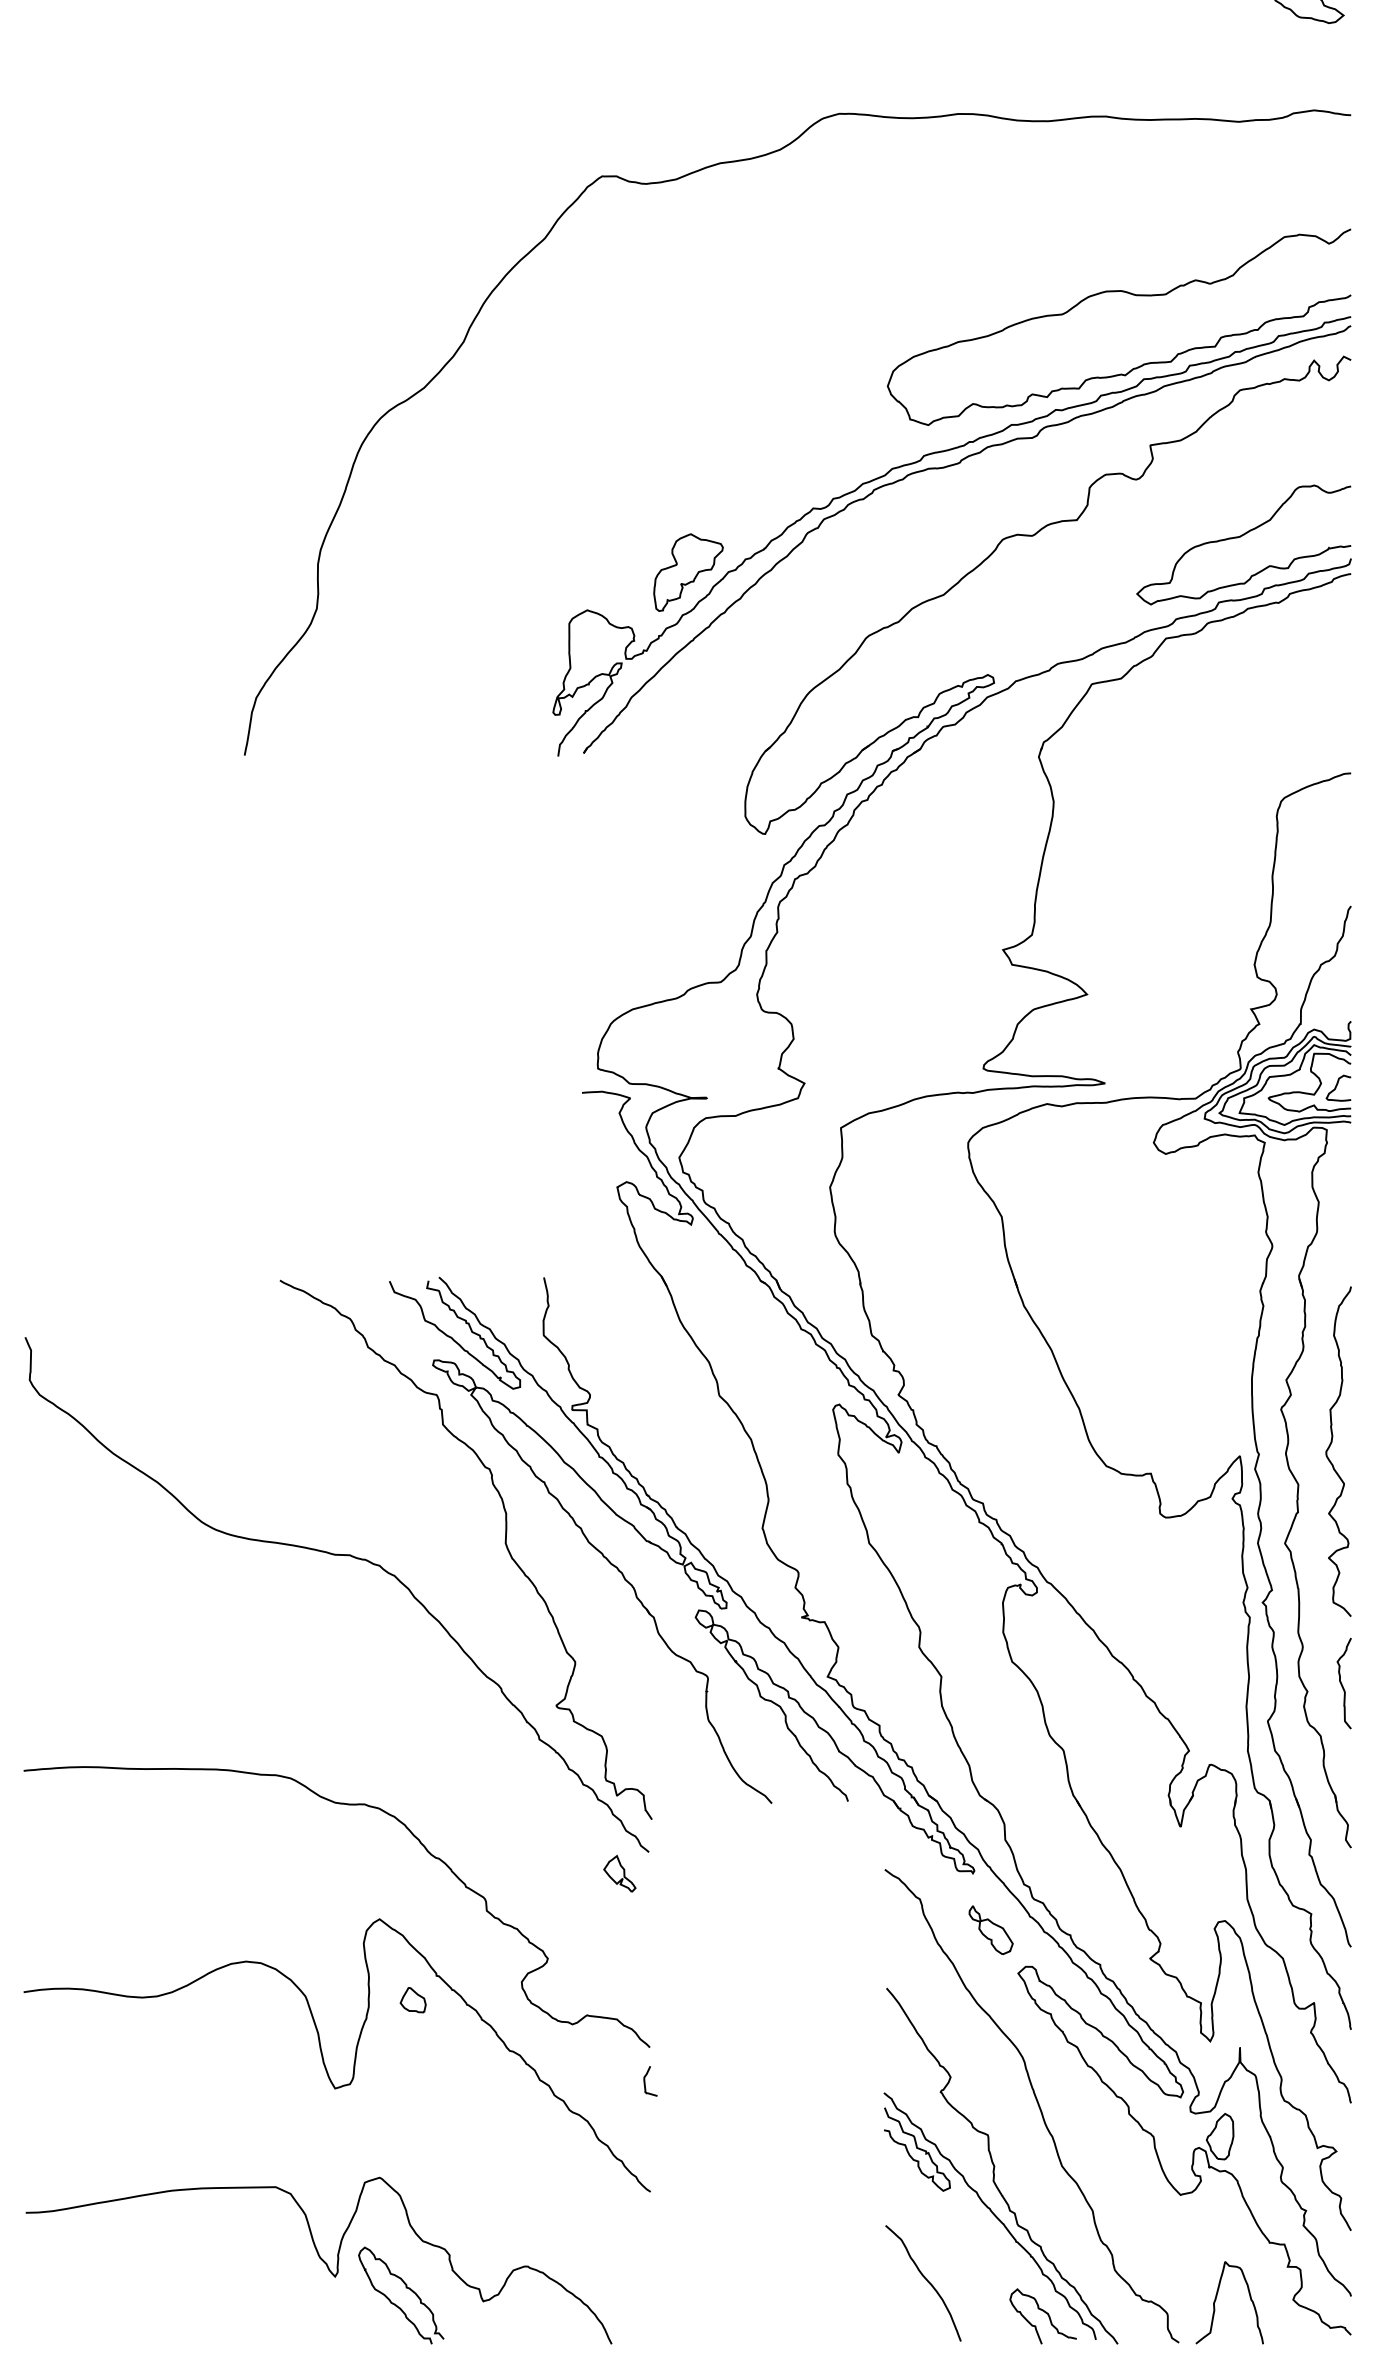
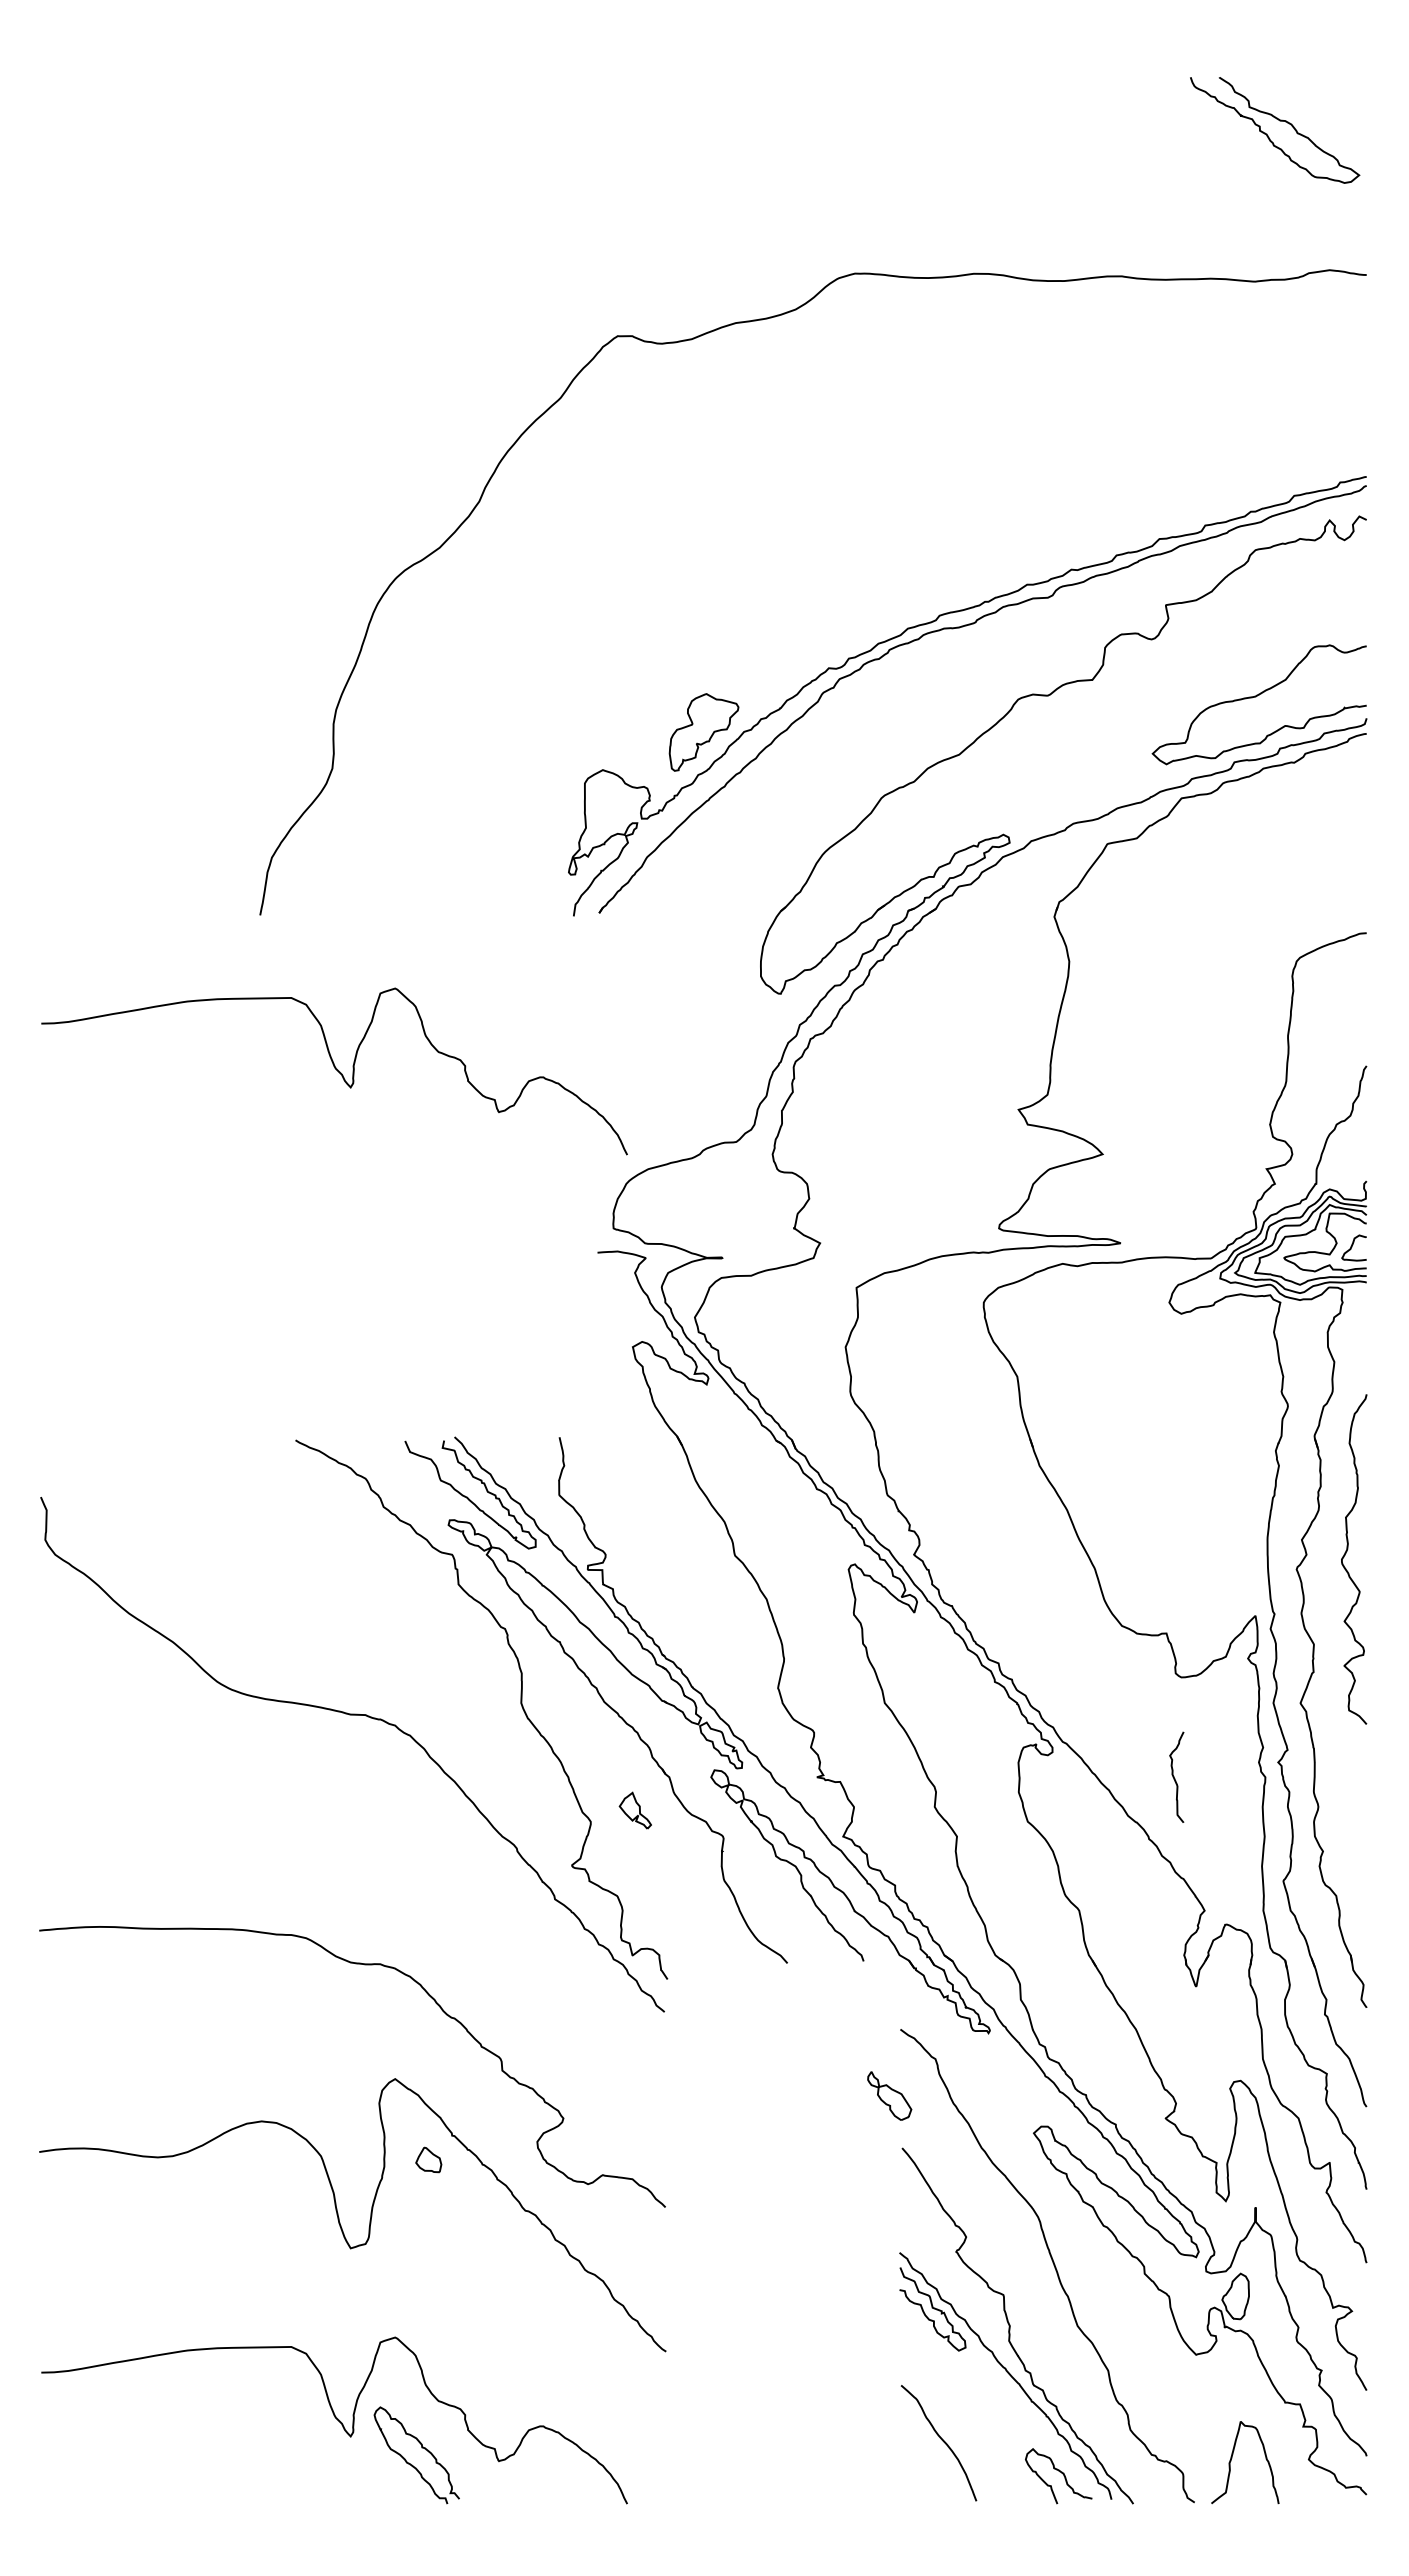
curve: (1129, 294) -> (1145, 454), removed
curve: (319, 909) -> (335, 1069), added
curve: (1329, 1447) -> (1345, 1555), moved
curve: (1341, 1682) -> (1174, 1776), moved
part: (618, 1873) -> (634, 1810), moved
part: (990, 1929) -> (889, 2095), moved
curve: (644, 2080) -> (660, 2240), removed

